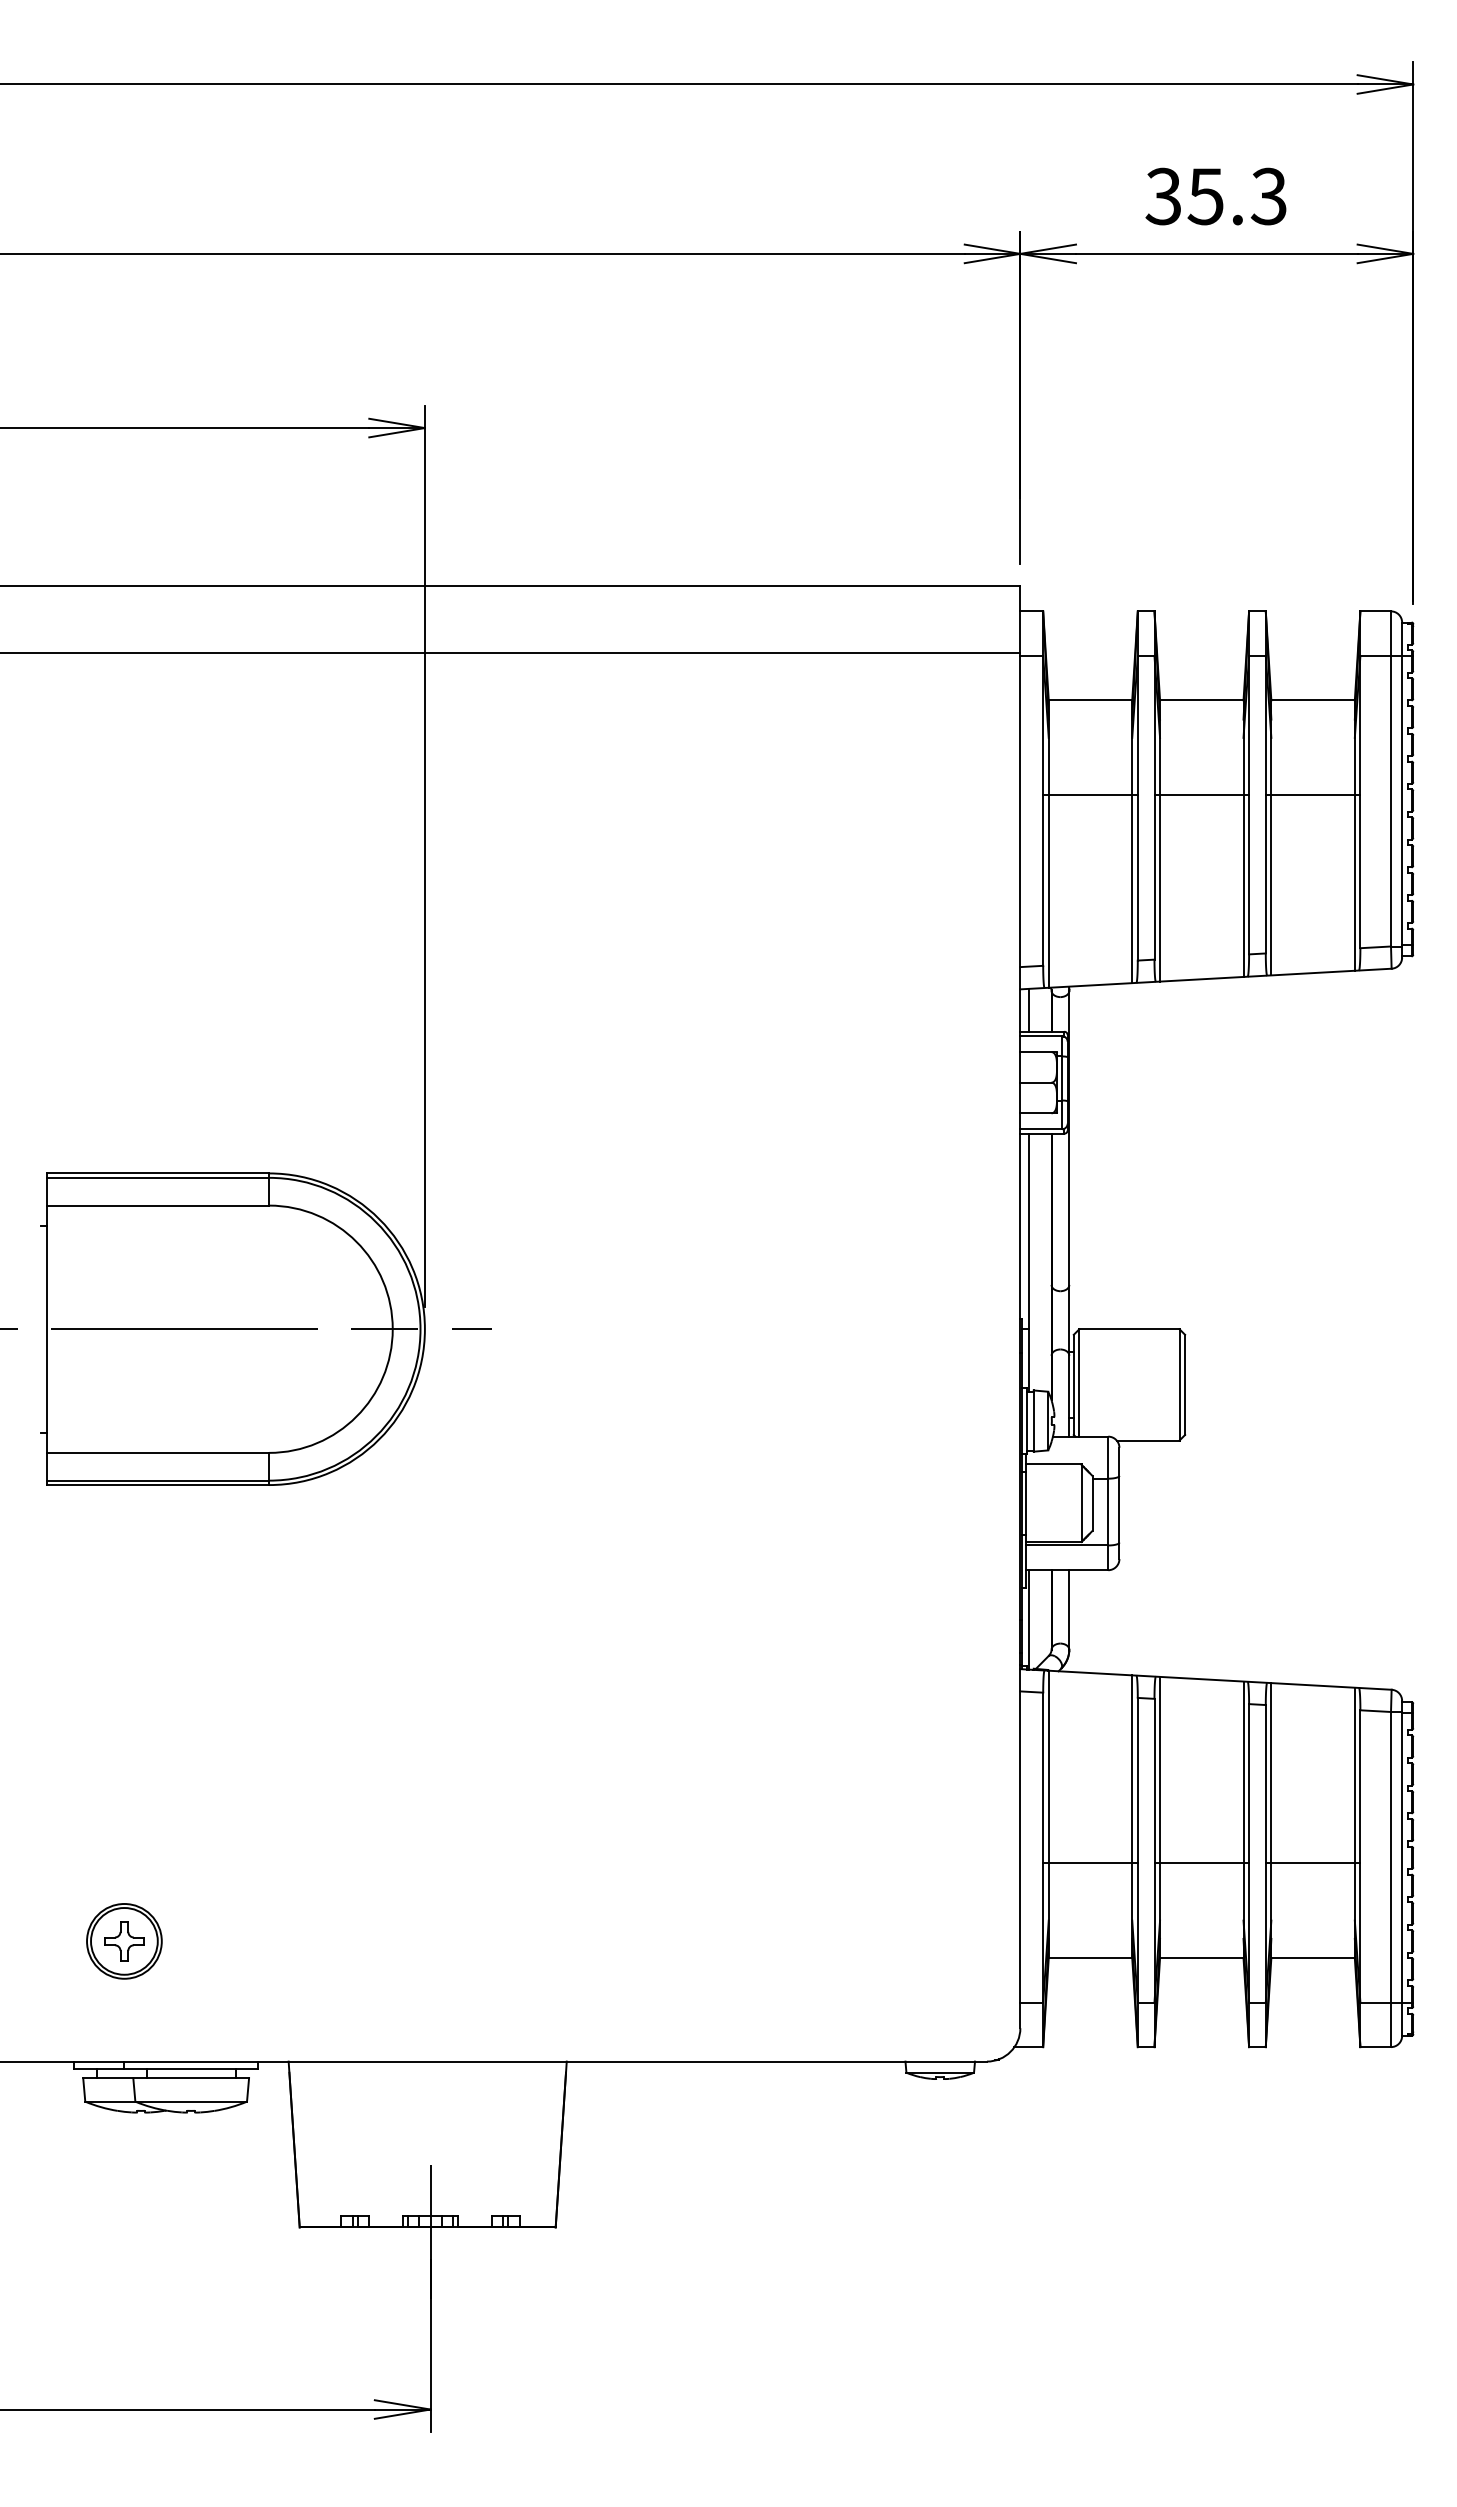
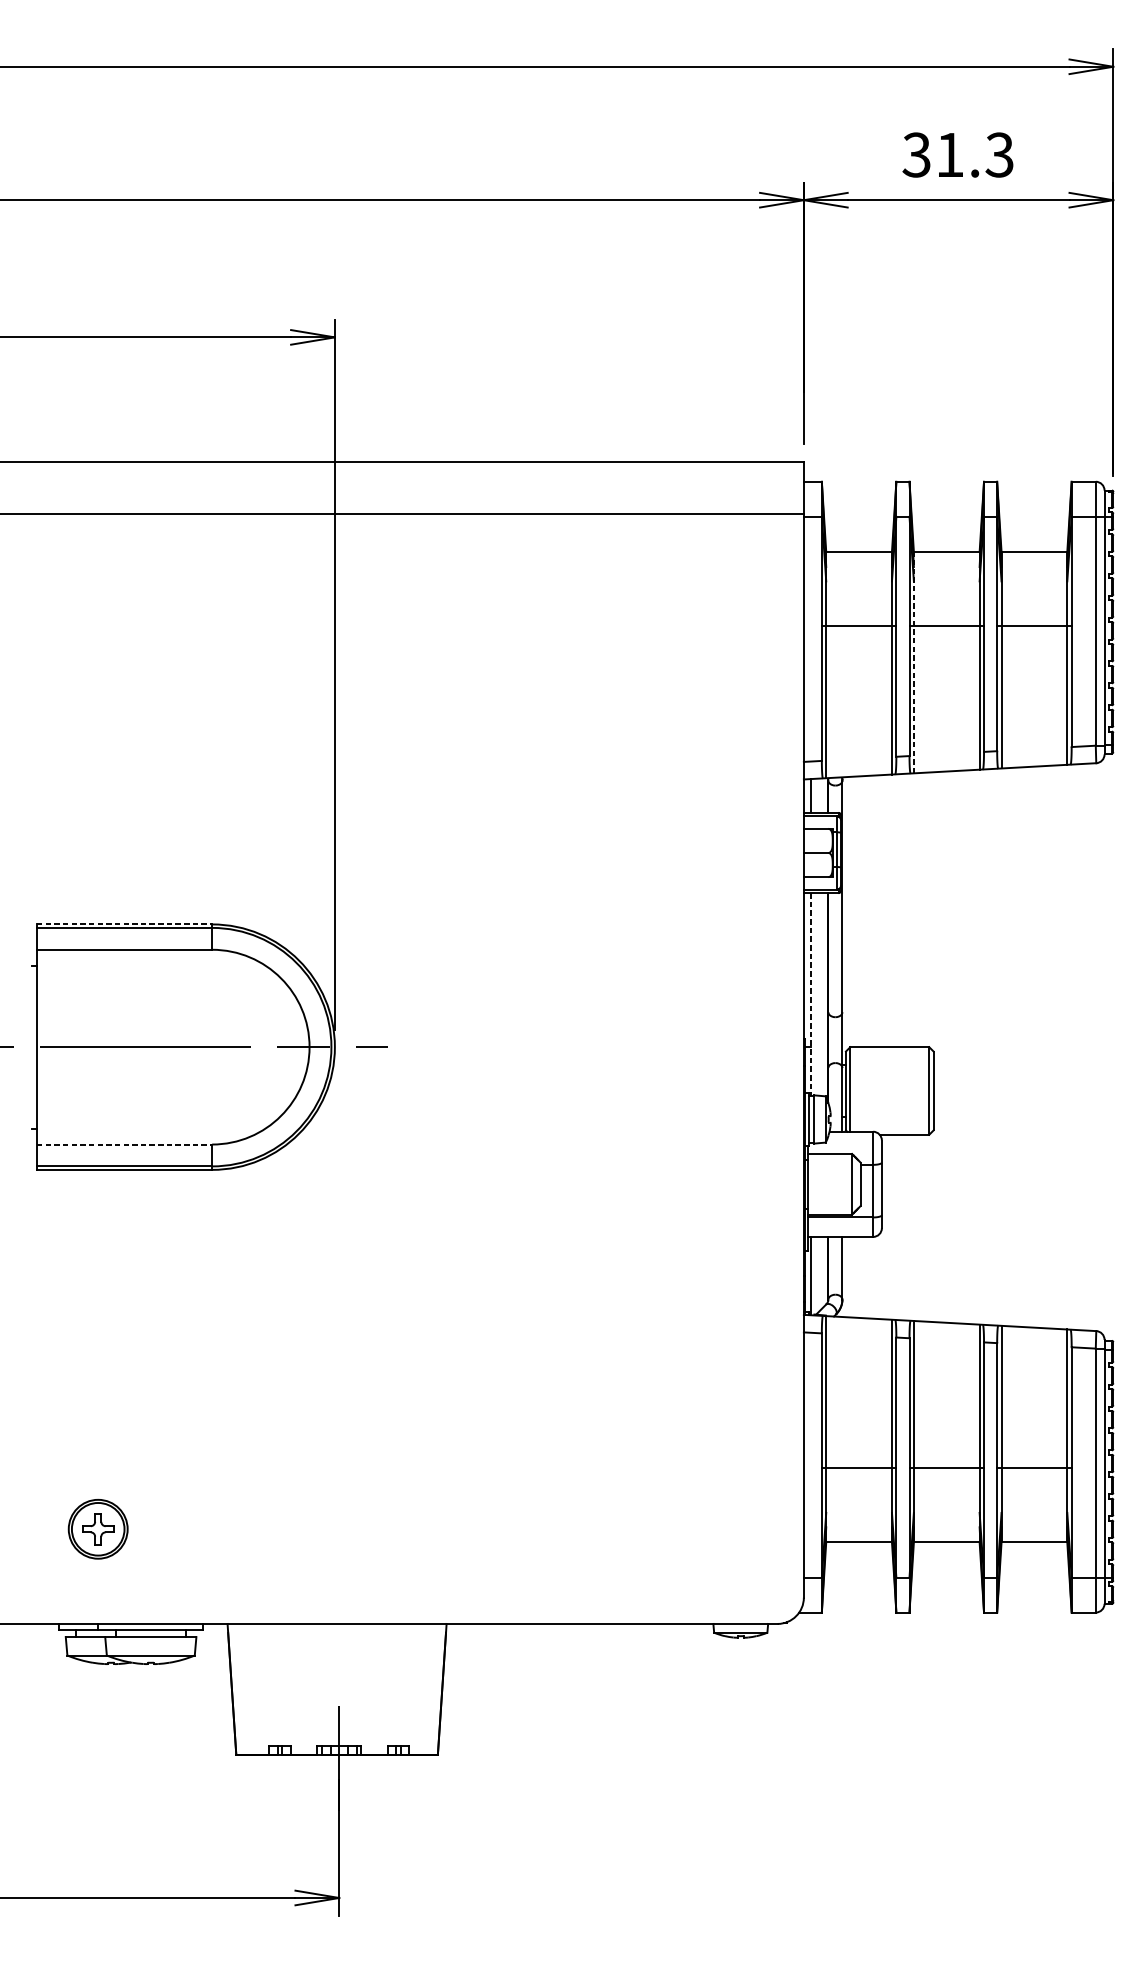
text: (1205, 196) -> (949, 155), 35.3 -> 31.3
line: (1160, 841) -> (914, 663), solid -> dashed
line: (158, 1173) -> (125, 924), solid -> dashed
line: (1029, 1262) -> (811, 994), solid -> dashed
line: (158, 1452) -> (125, 1144), solid -> dashed

